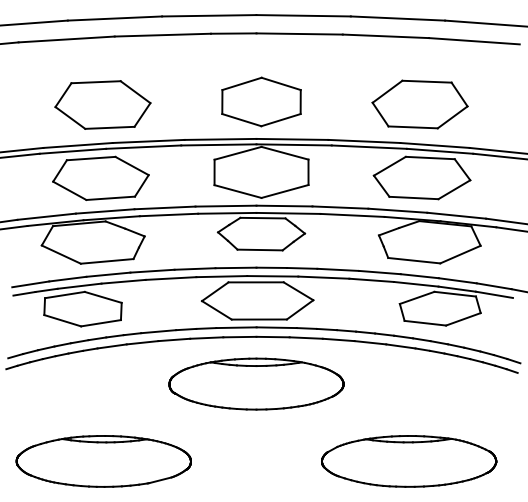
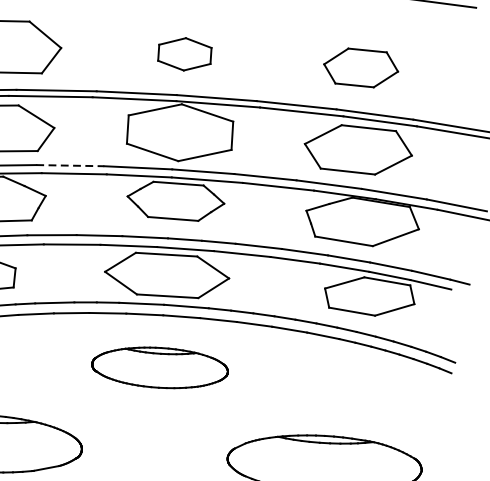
part: (261, 101) -> (184, 53), size x0.6
part: (419, 104) -> (360, 67), size x0.7
line: (165, 207) -> (70, 165), solid -> dashed
part: (256, 383) -> (160, 367), size x0.7

